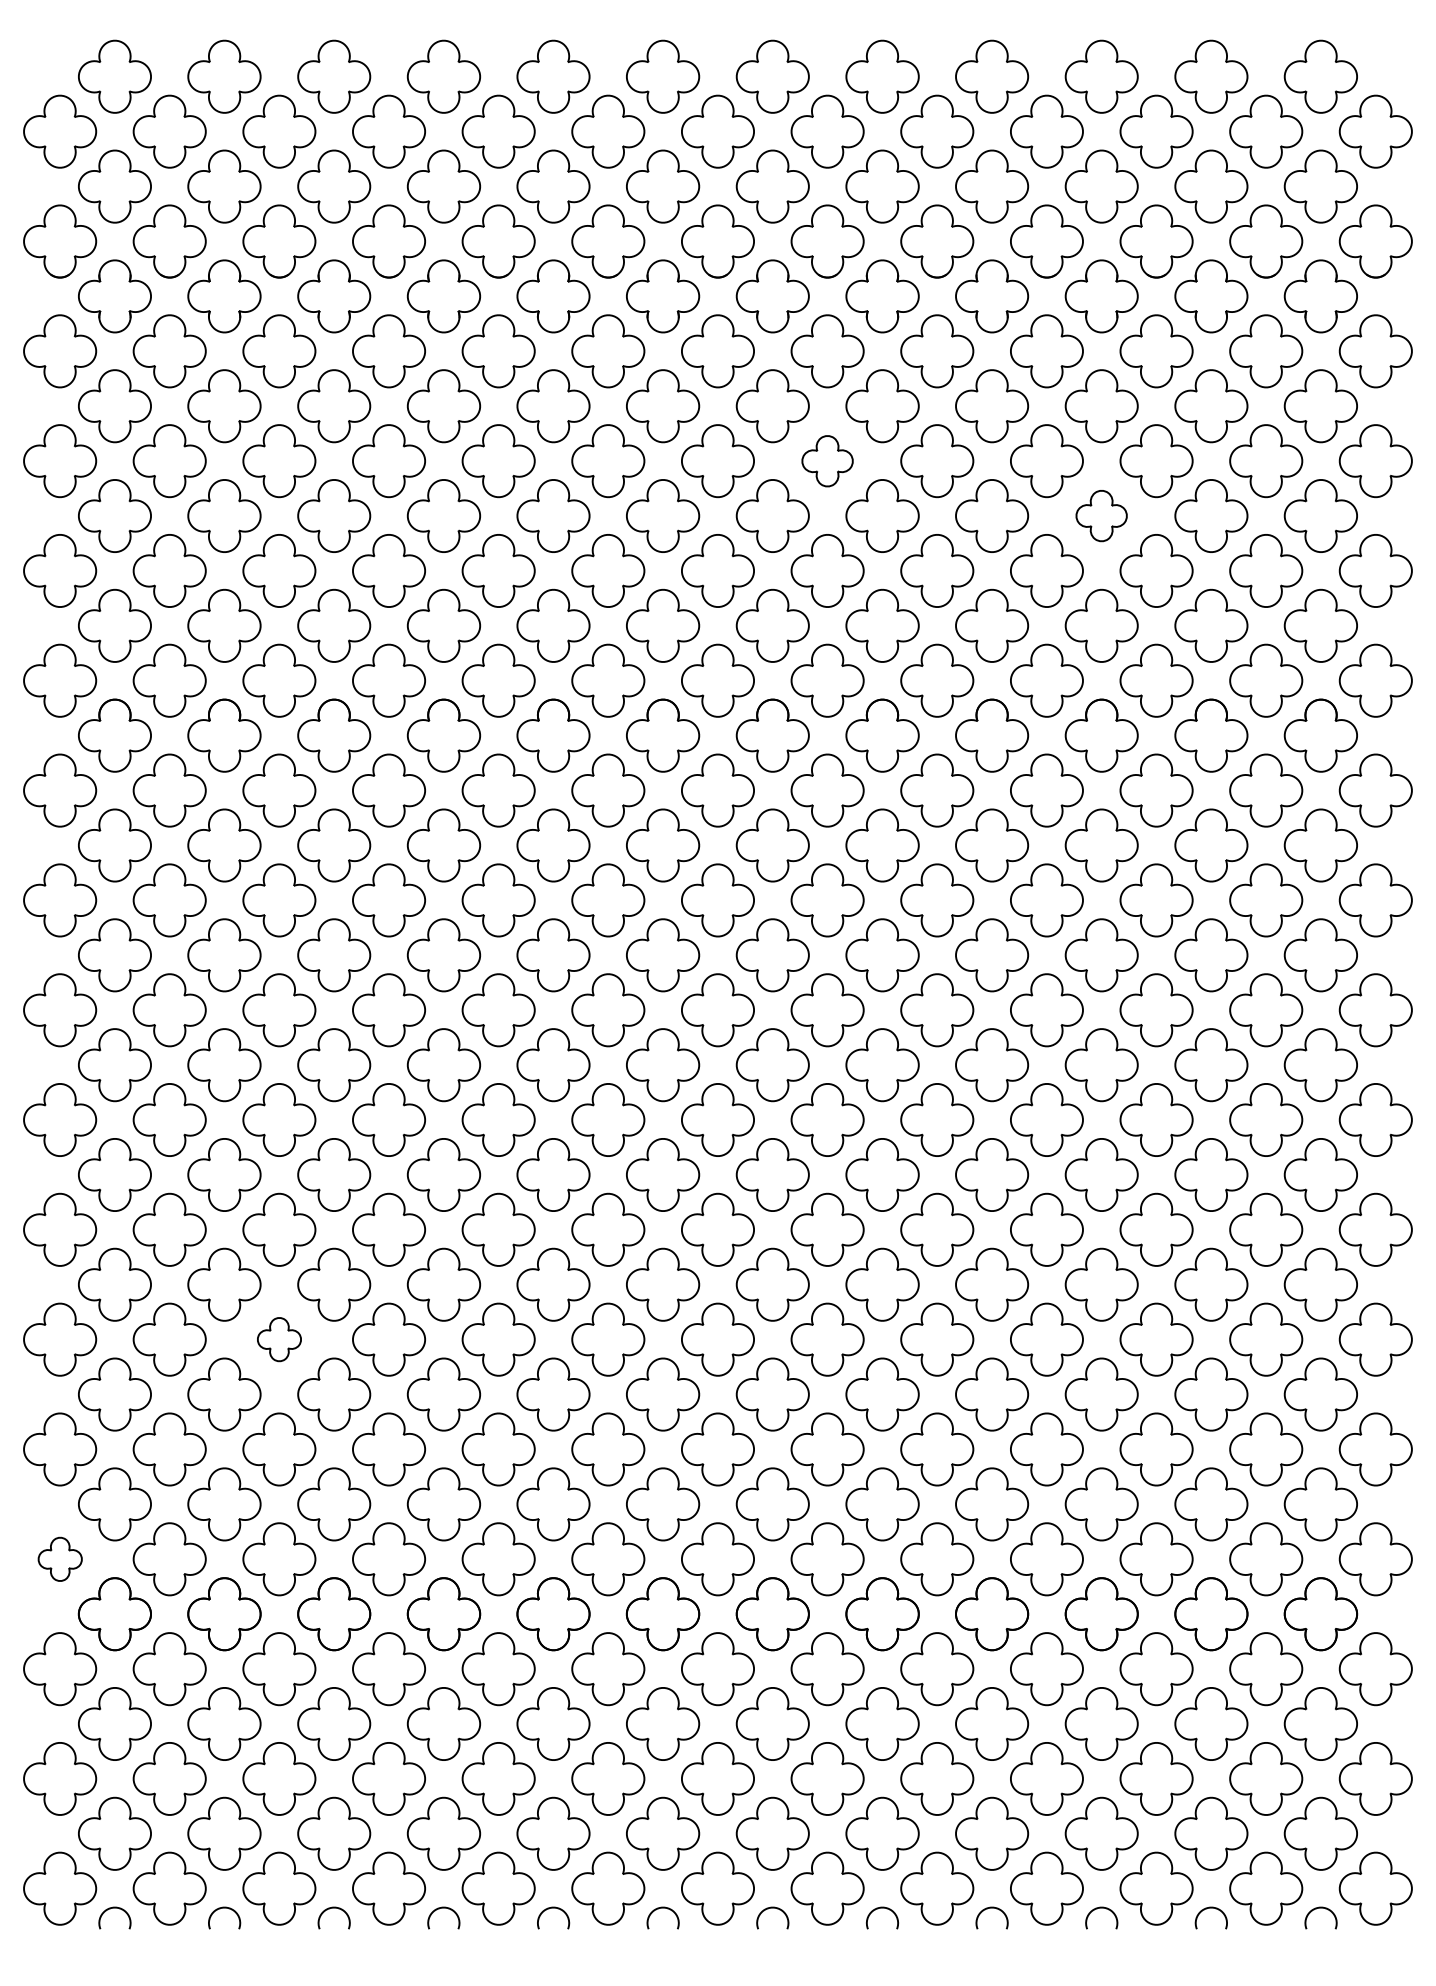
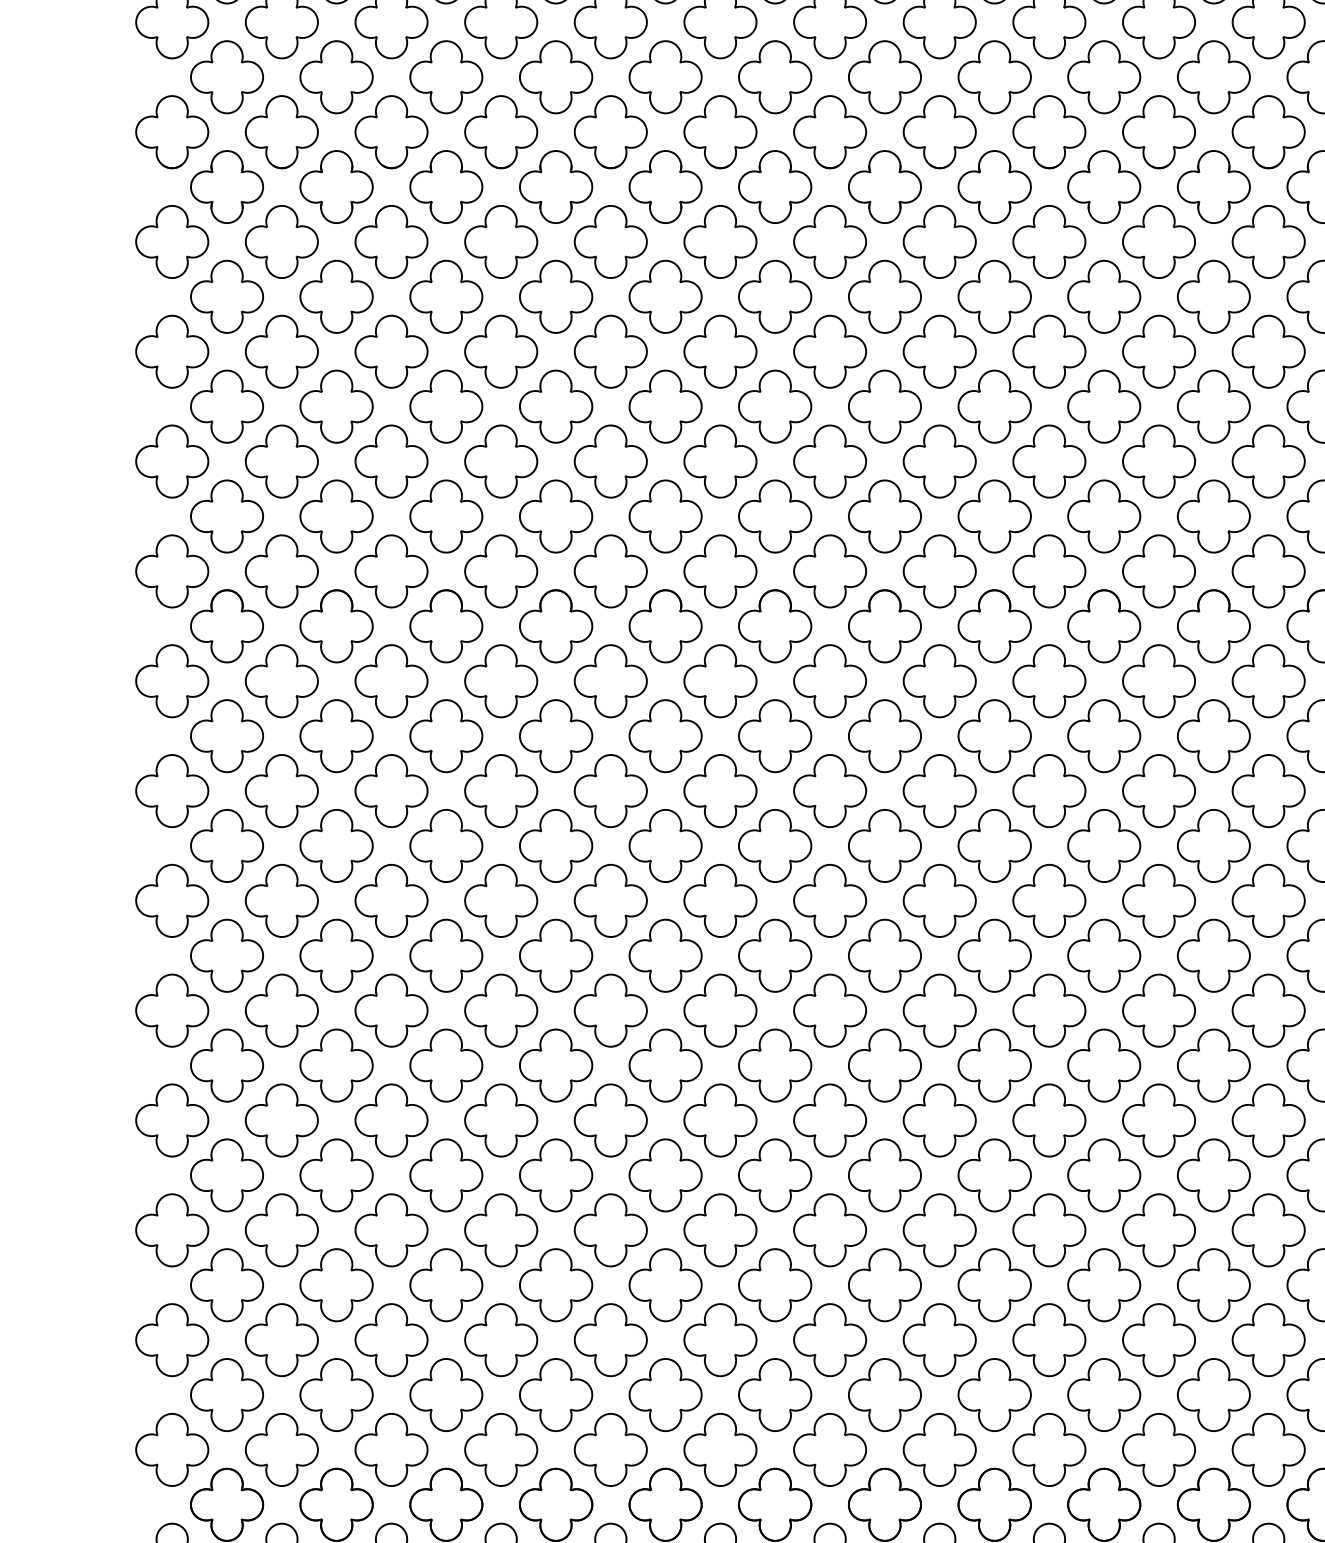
part: (827, 461) -> (939, 352), size x1.43
part: (1101, 515) -> (1213, 406), size x1.43
part: (279, 1339) -> (391, 1230), size x1.67
part: (60, 1559) -> (172, 1450), size x1.67

